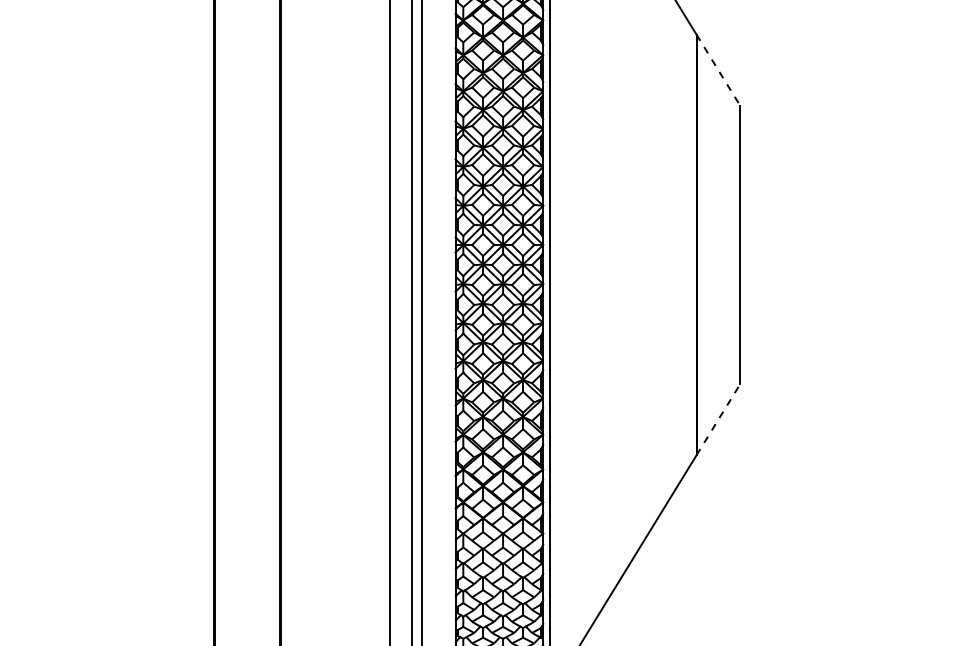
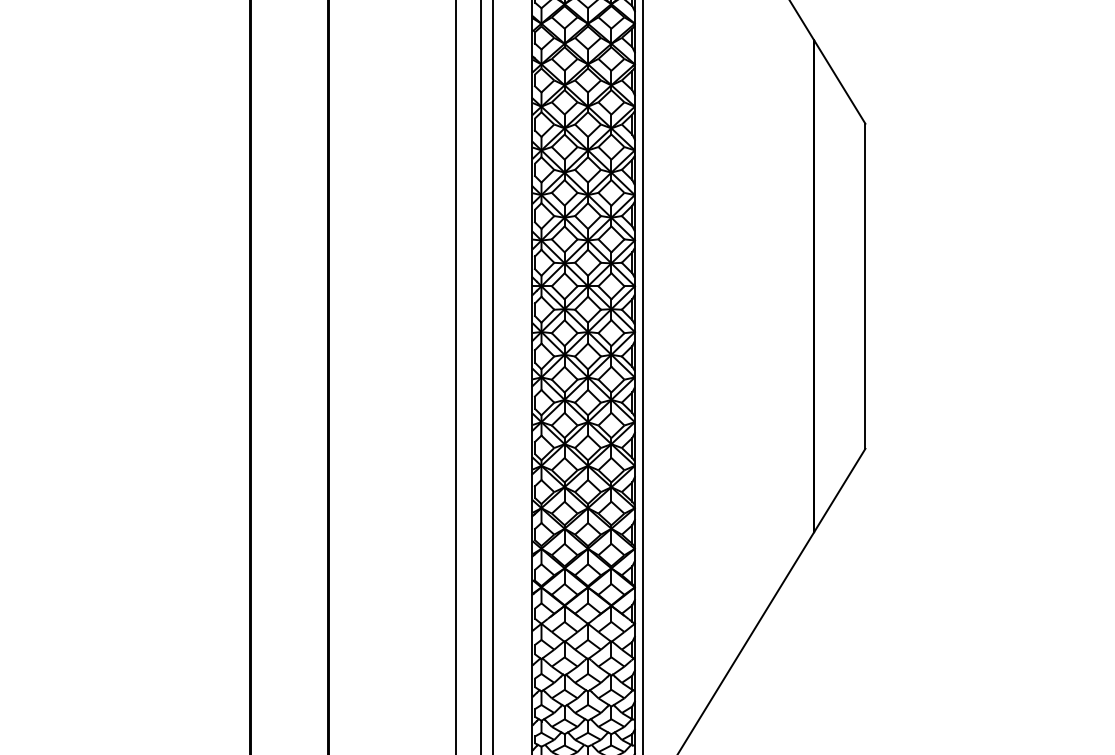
line: (718, 70) -> (839, 82), dashed -> solid
line: (718, 419) -> (839, 490), dashed -> solid

